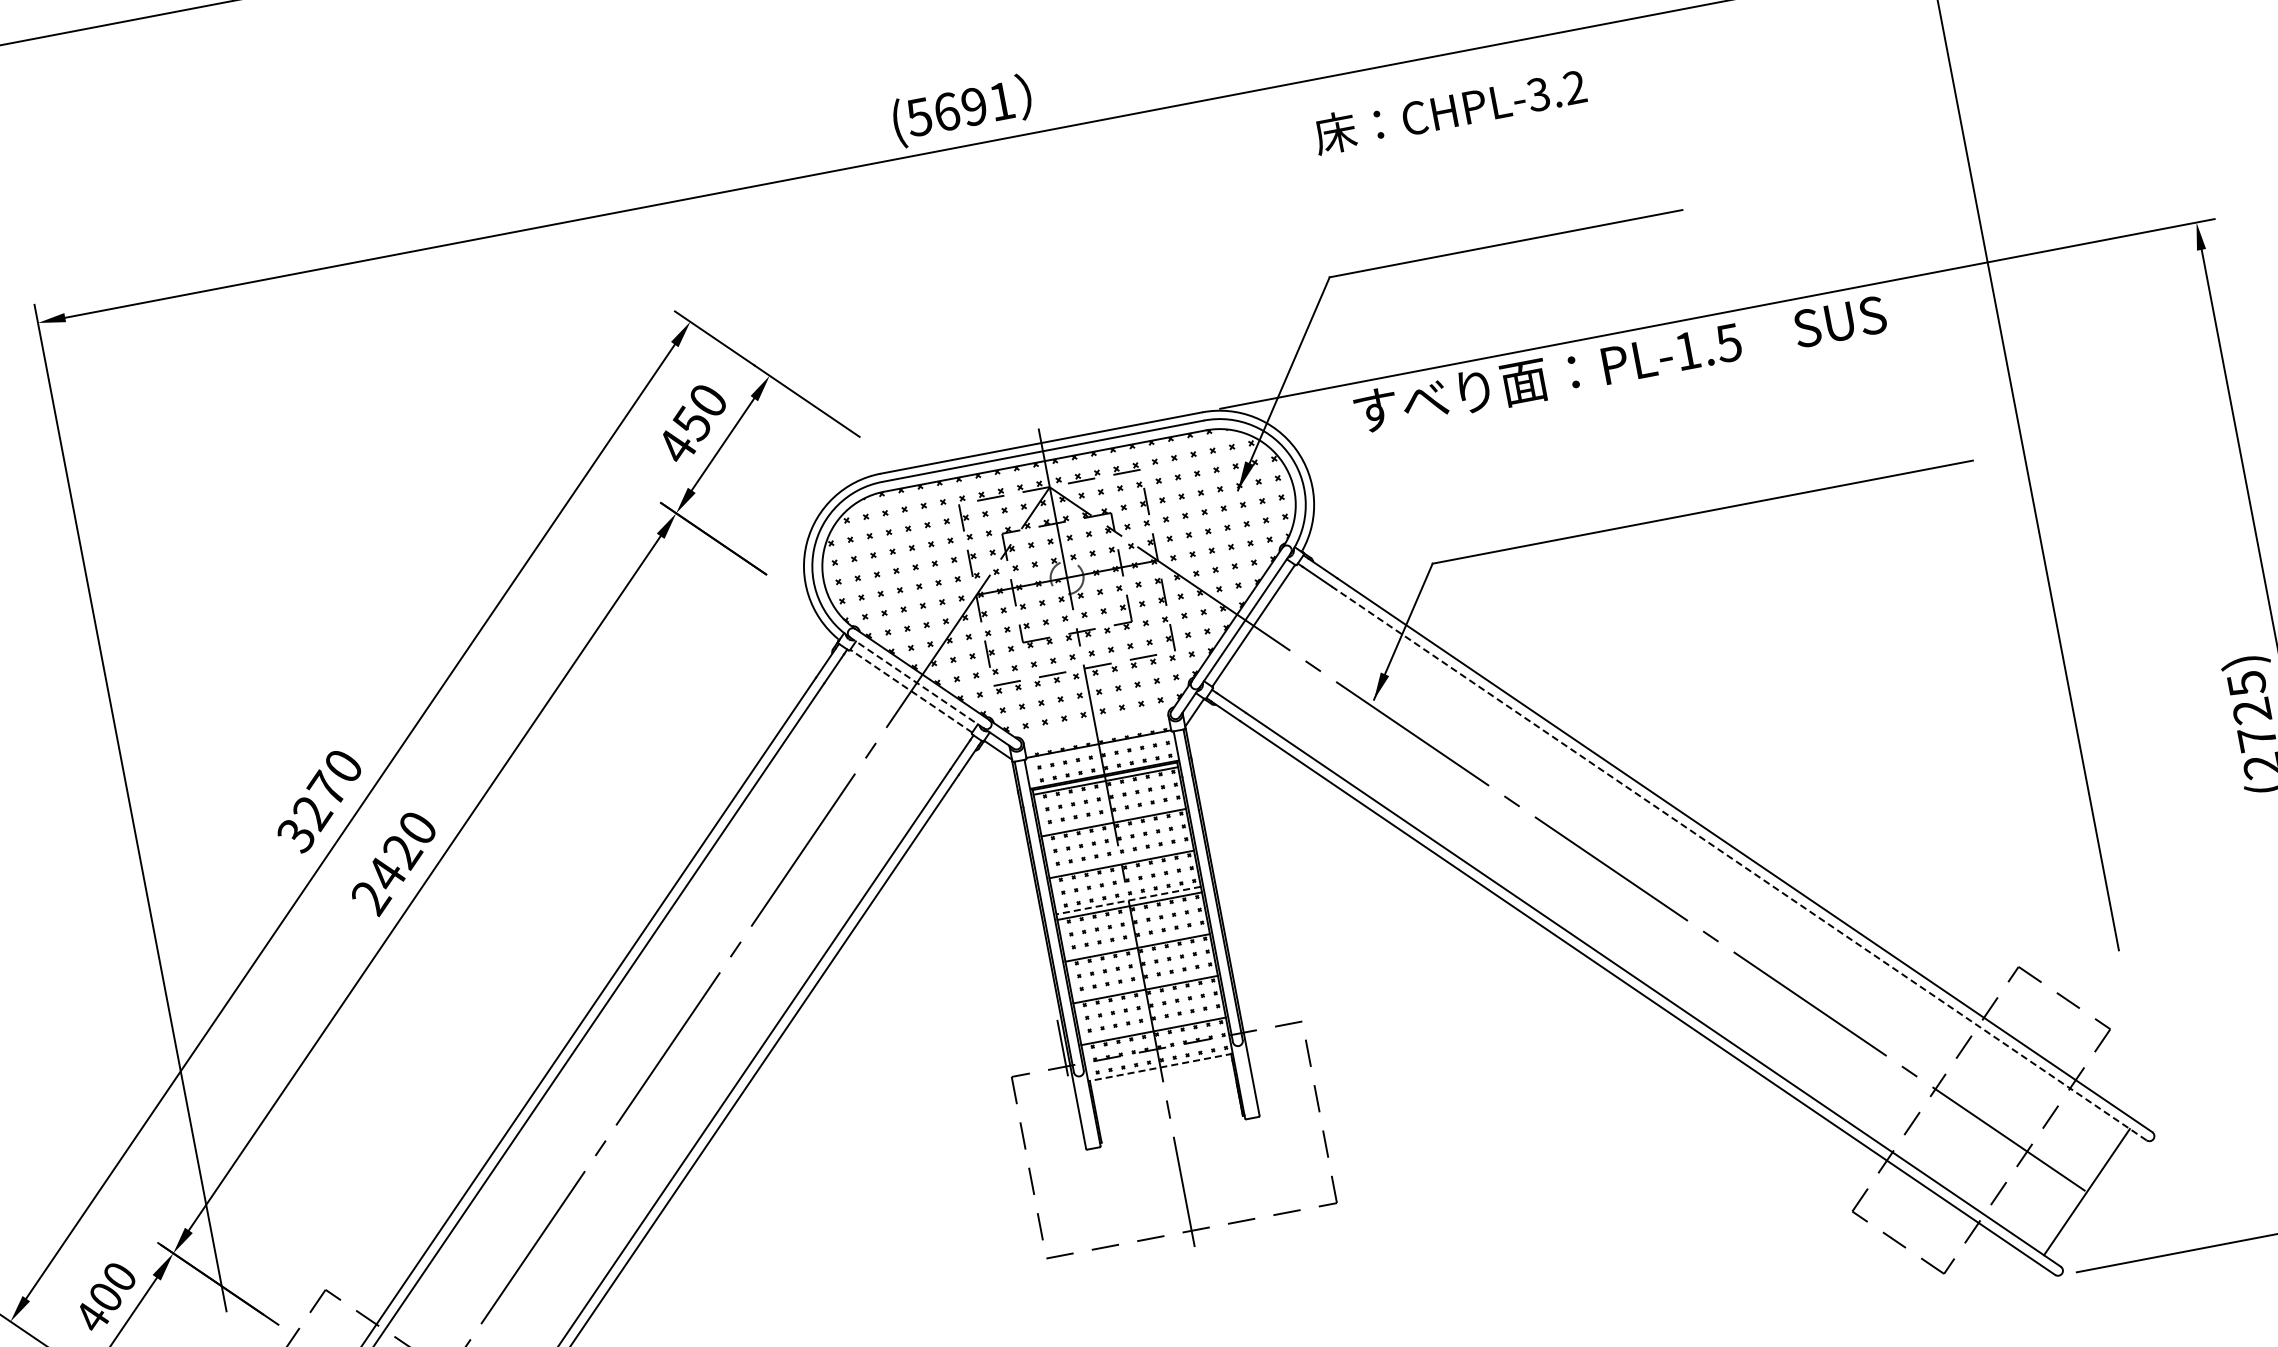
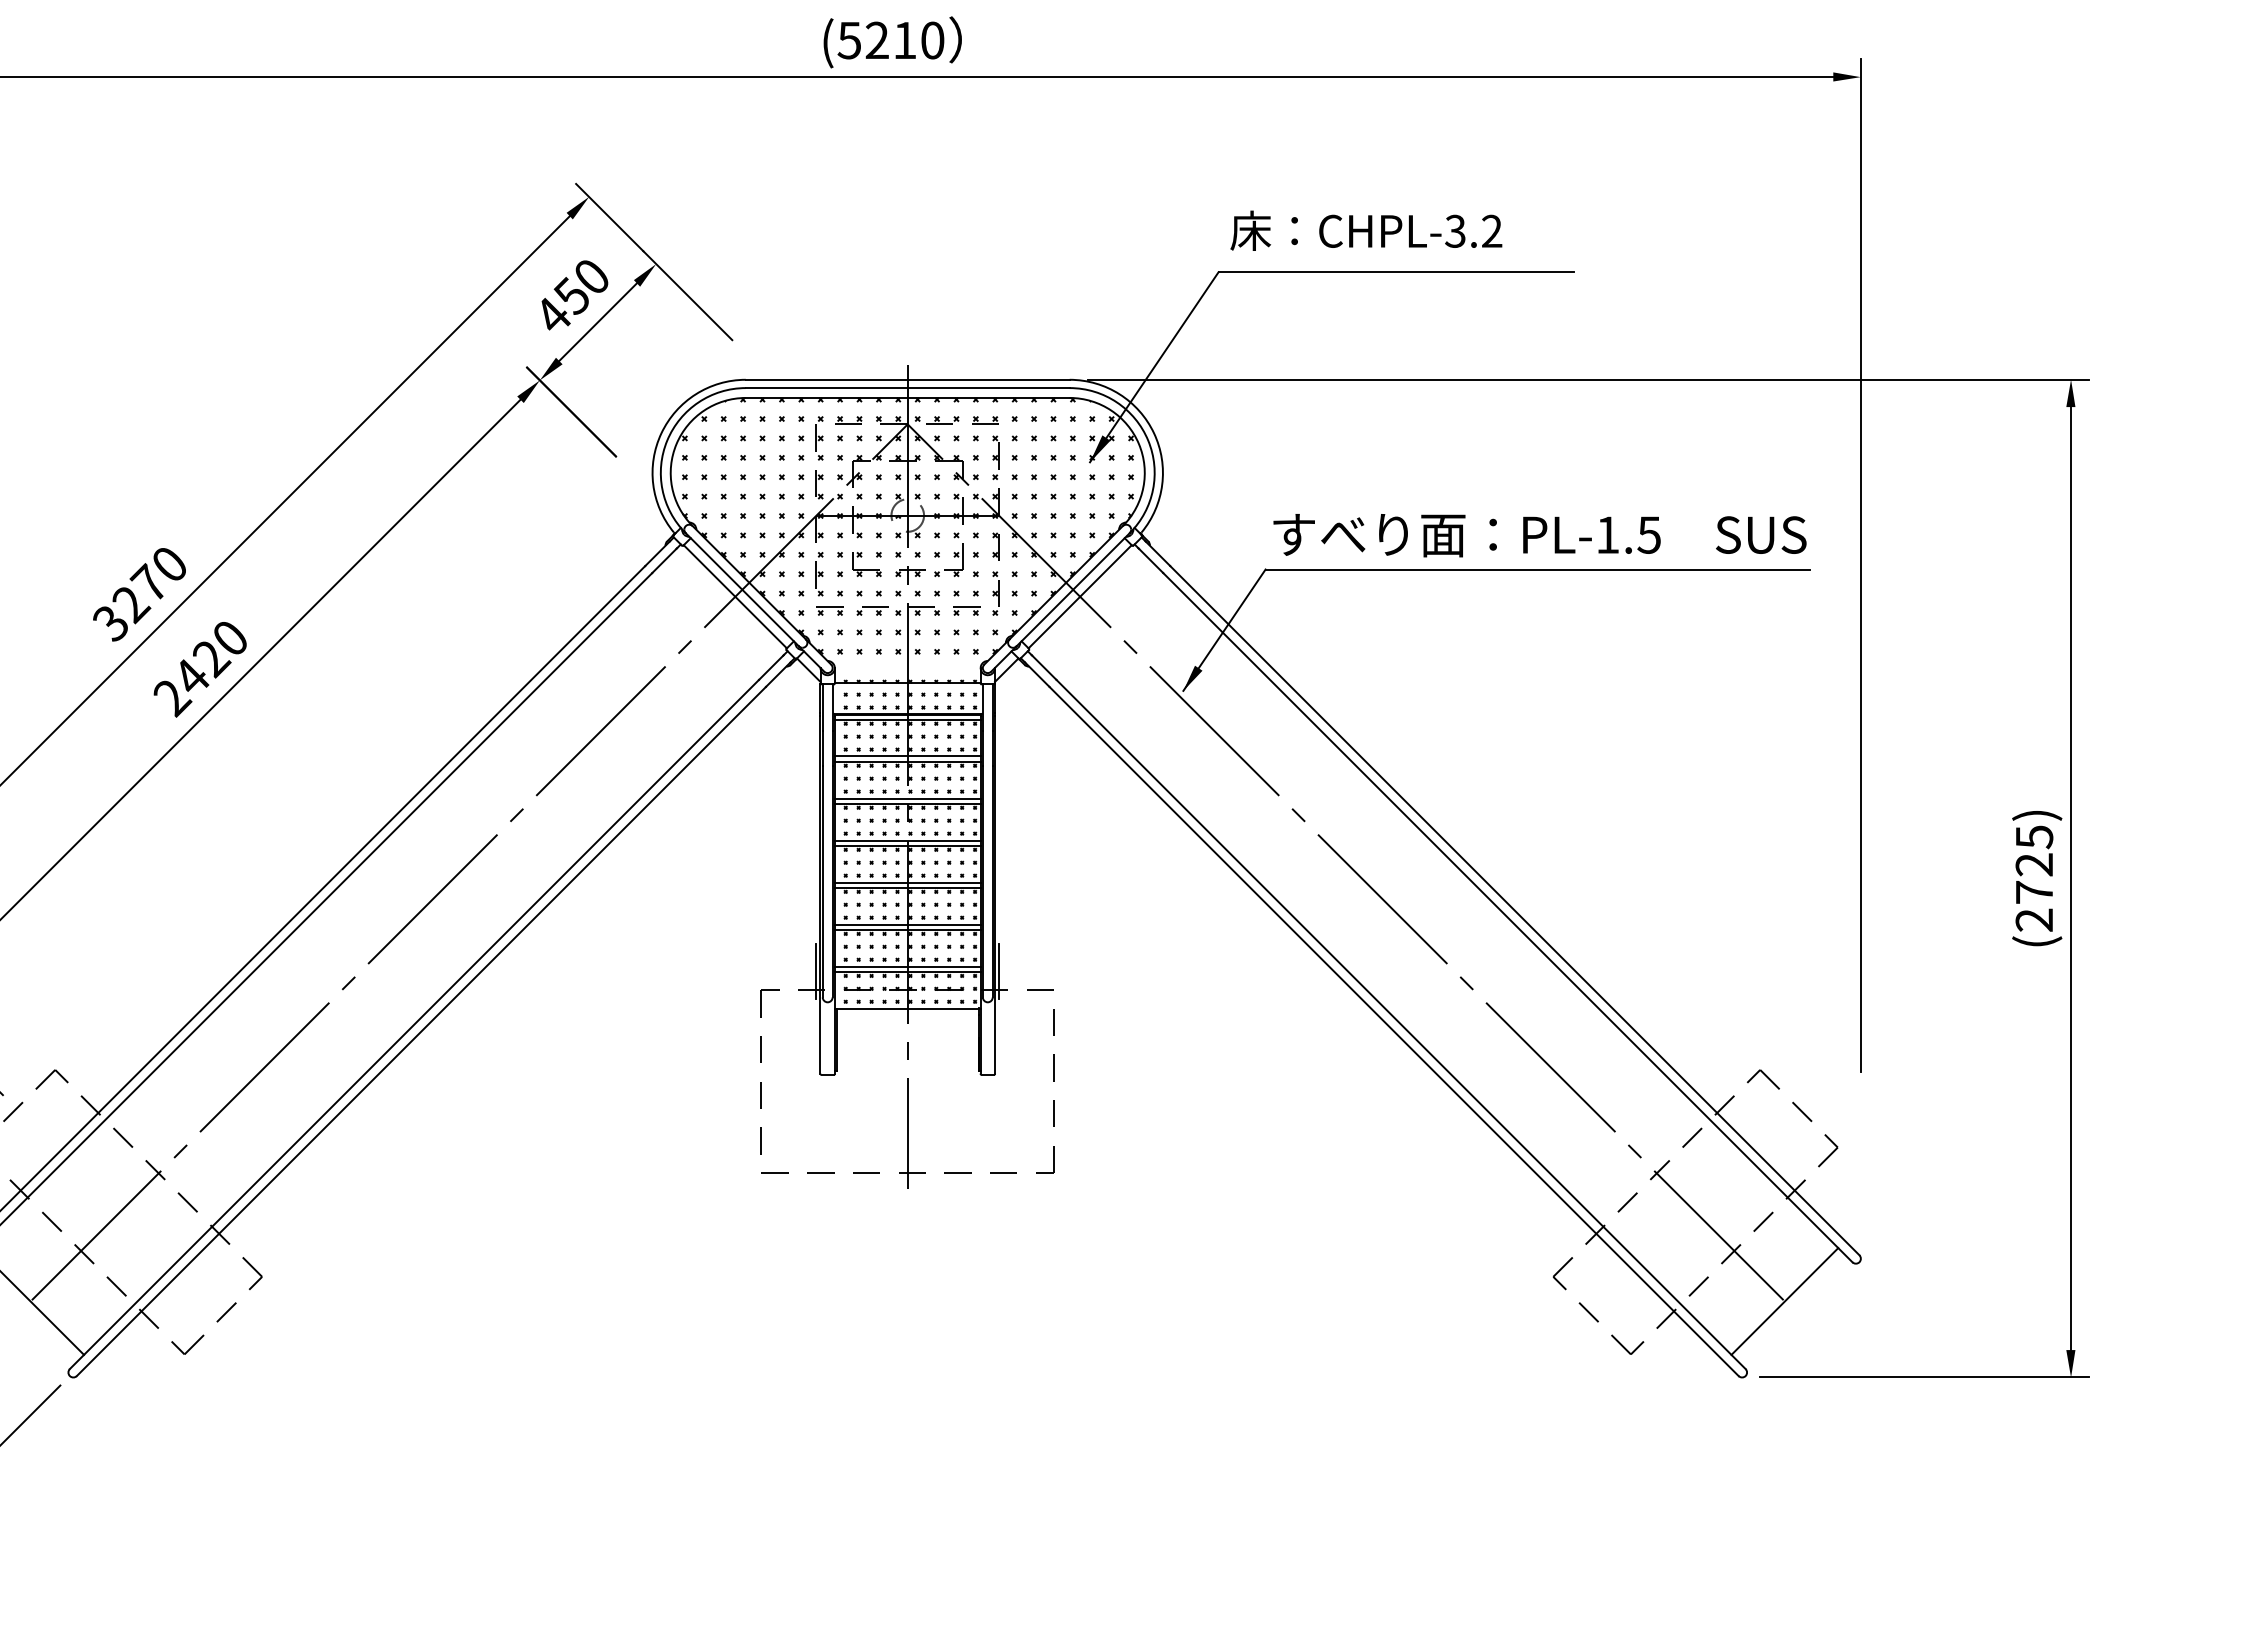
text: (973, 106) -> (904, 40), (5691 -> (5210
text: (1450, 110) -> (1366, 230), moved
text: (1619, 364) -> (1539, 535), moved
line: (917, 682) -> (742, 589), dashed -> solid
line: (911, 690) -> (735, 596), dashed -> solid
line: (1112, 817) -> (907, 756), added
line: (1120, 858) -> (907, 798), added
line: (1738, 863) -> (1507, 917), dashed -> solid
line: (1128, 900) -> (907, 840), dashed -> solid
line: (1136, 942) -> (907, 882), added
line: (1144, 983) -> (907, 924), added
line: (1244, 1013) -> (999, 971), added
line: (1152, 1025) -> (907, 966), added
line: (1160, 1067) -> (907, 1008), dashed -> solid

